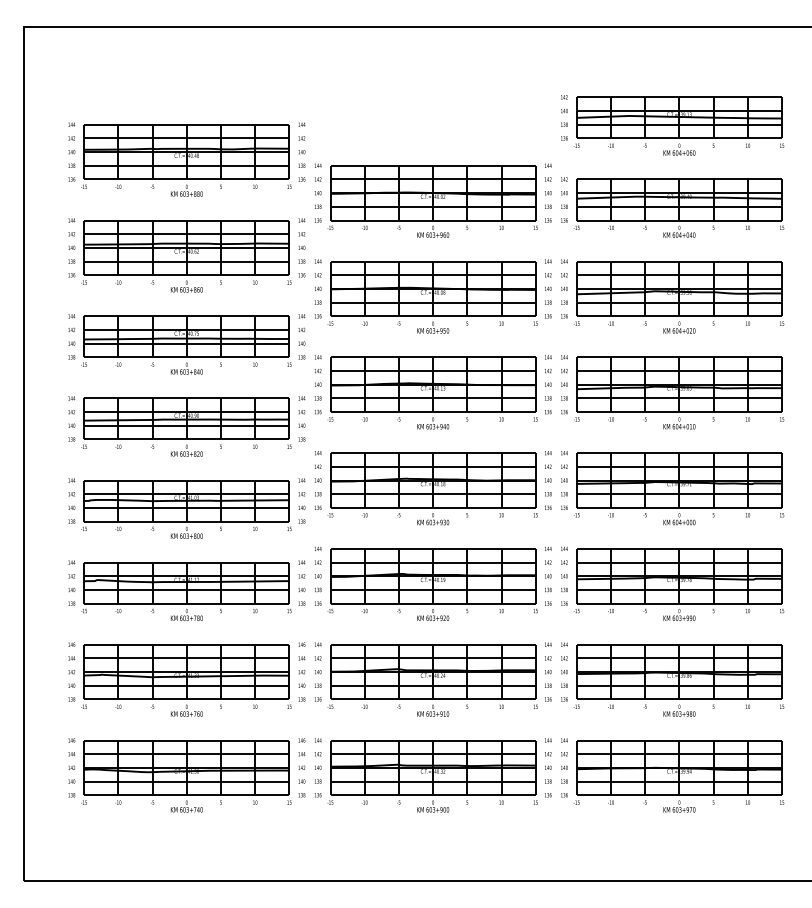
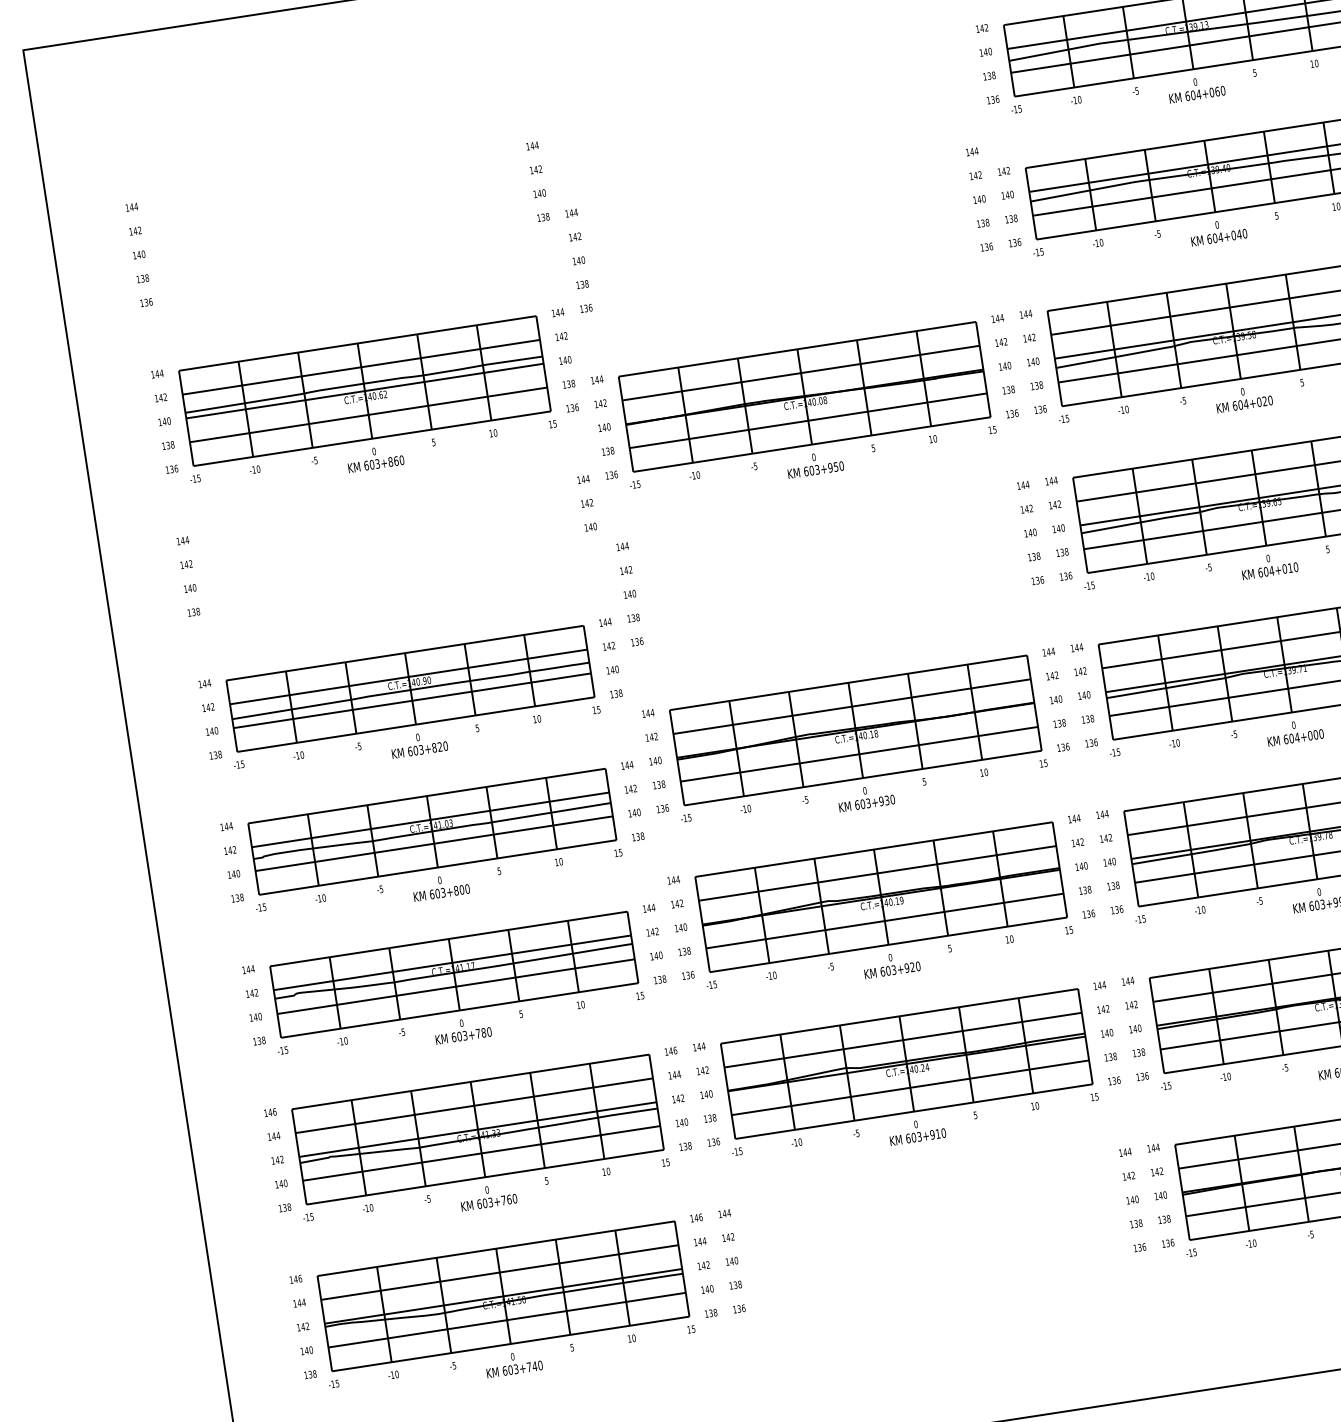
part: (193, 160) -> (353, 237), removed
part: (432, 201) -> (780, 244), removed
part: (193, 344) -> (402, 557), removed
part: (432, 392) -> (831, 577), removed
part: (432, 776) -> (933, 1245), removed

